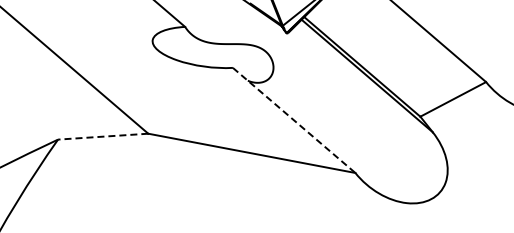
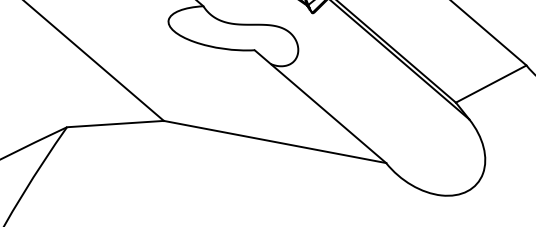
line: (294, 120) -> (320, 106), dashed -> solid
line: (102, 136) -> (114, 123), dashed -> solid

